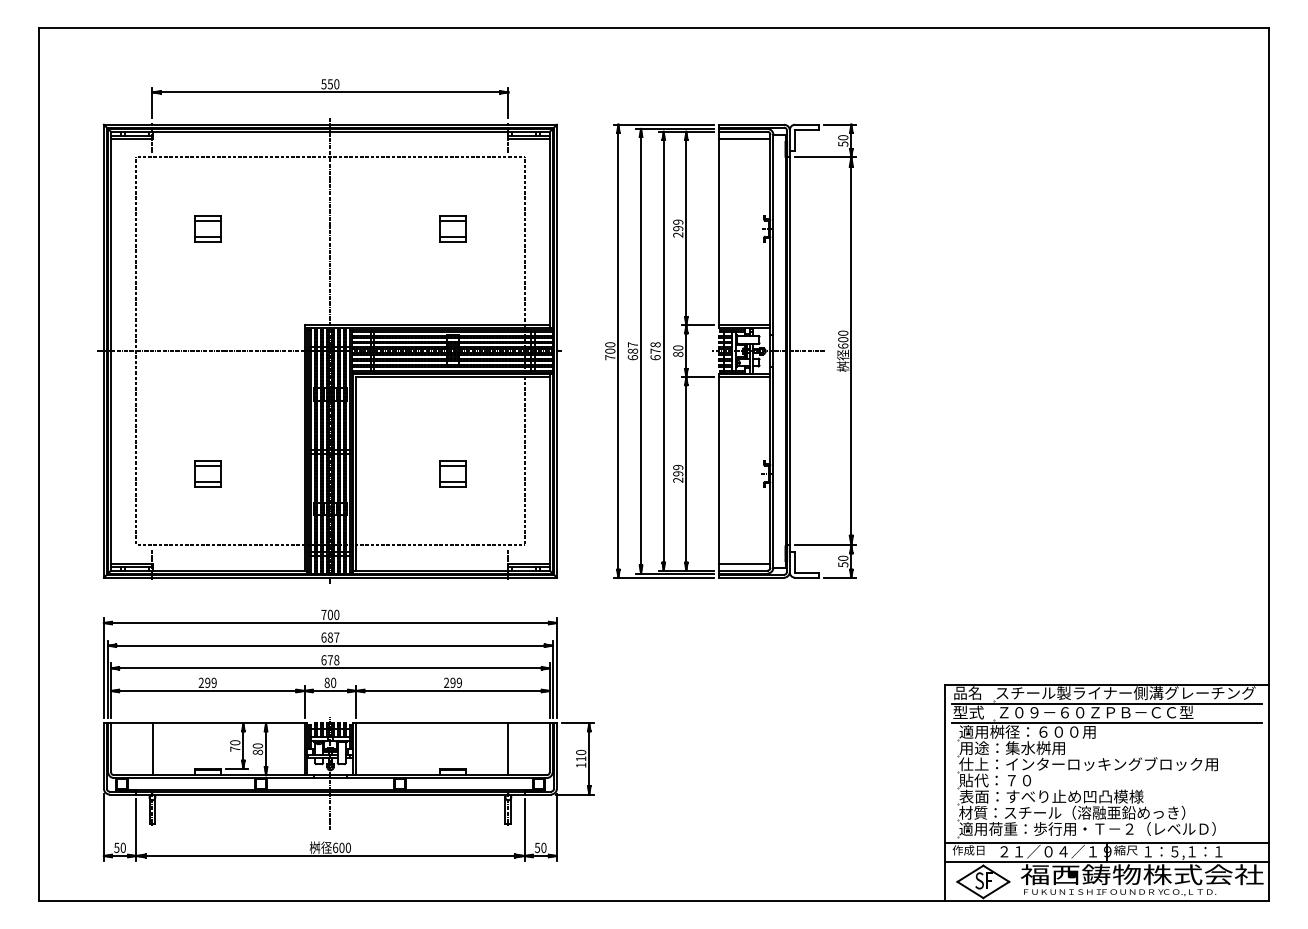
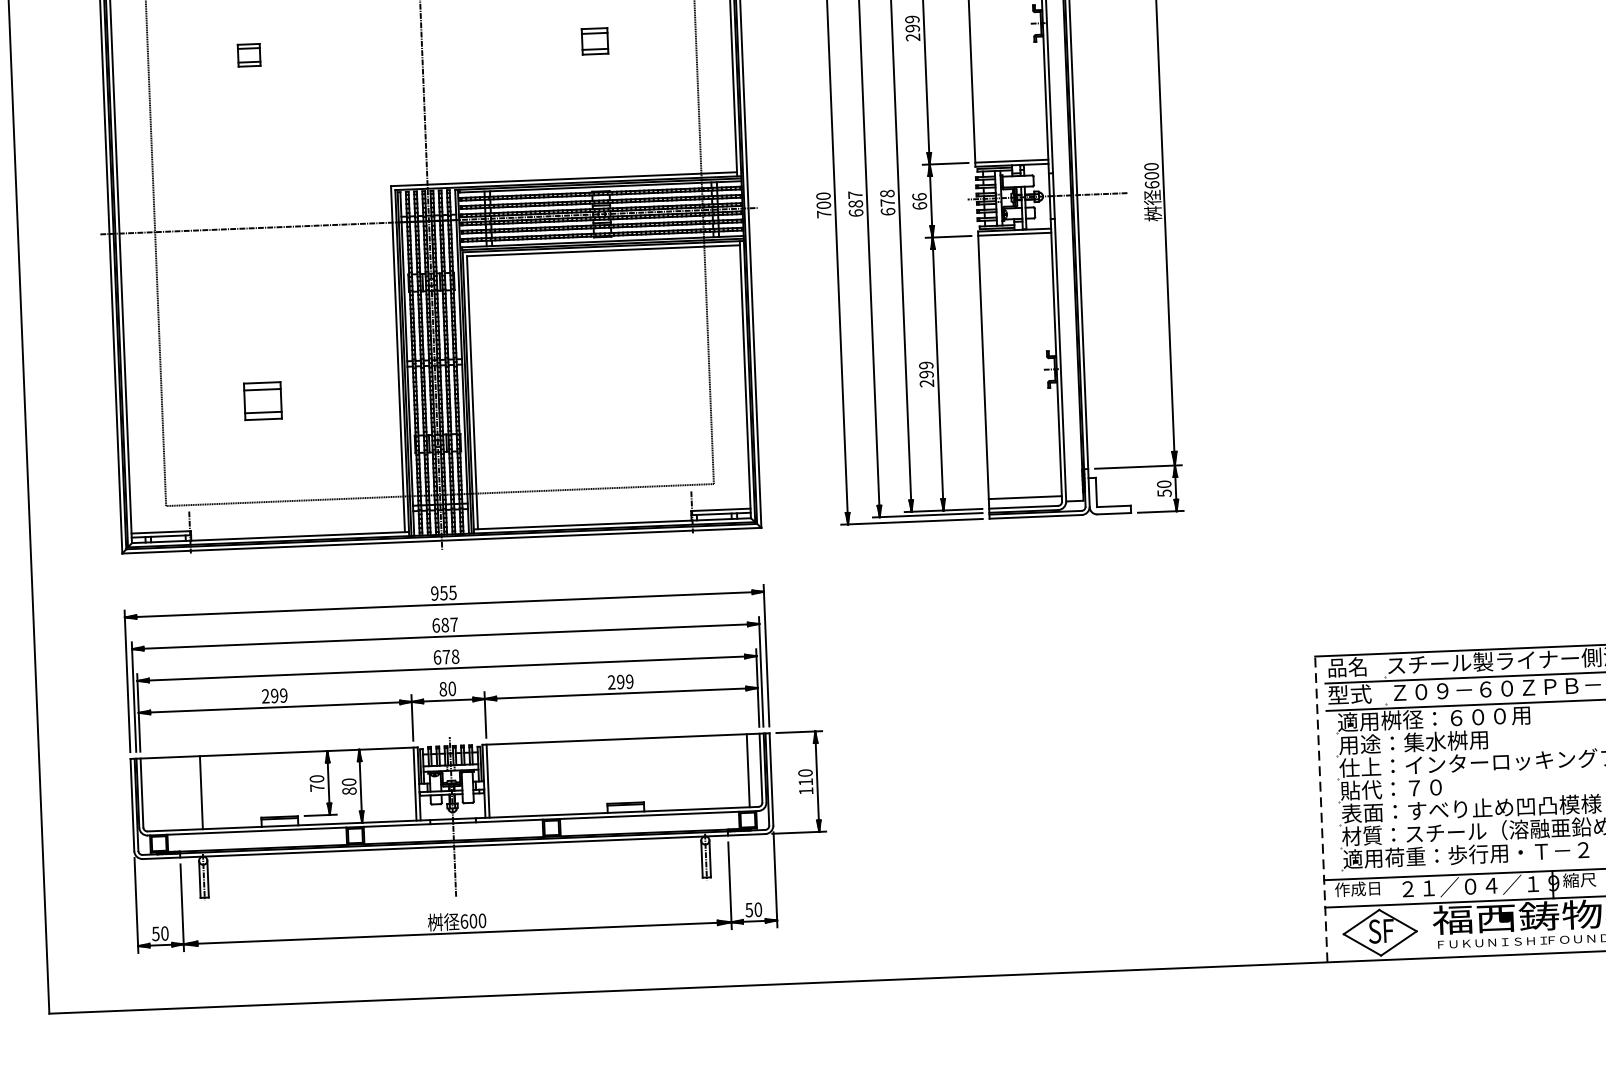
part: (207, 228) -> (248, 54), size x0.6
part: (452, 228) -> (594, 41), size x0.7
text: (678, 350) -> (920, 200), 80 -> 66
part: (452, 473) -> (608, 386), removed
text: (330, 614) -> (444, 592), 700 -> 955
line: (507, 749) -> (747, 771), moved
line: (945, 792) -> (1321, 808), solid -> dashed

